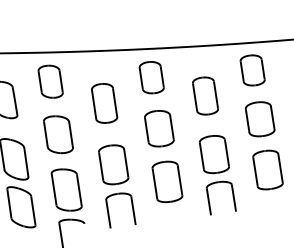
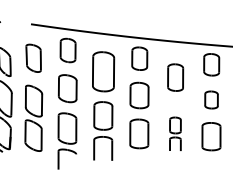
part: (104, 103) -> (103, 71), size x1.4
part: (259, 118) -> (211, 99), size x0.7
part: (217, 173) -> (175, 133), size x0.6

